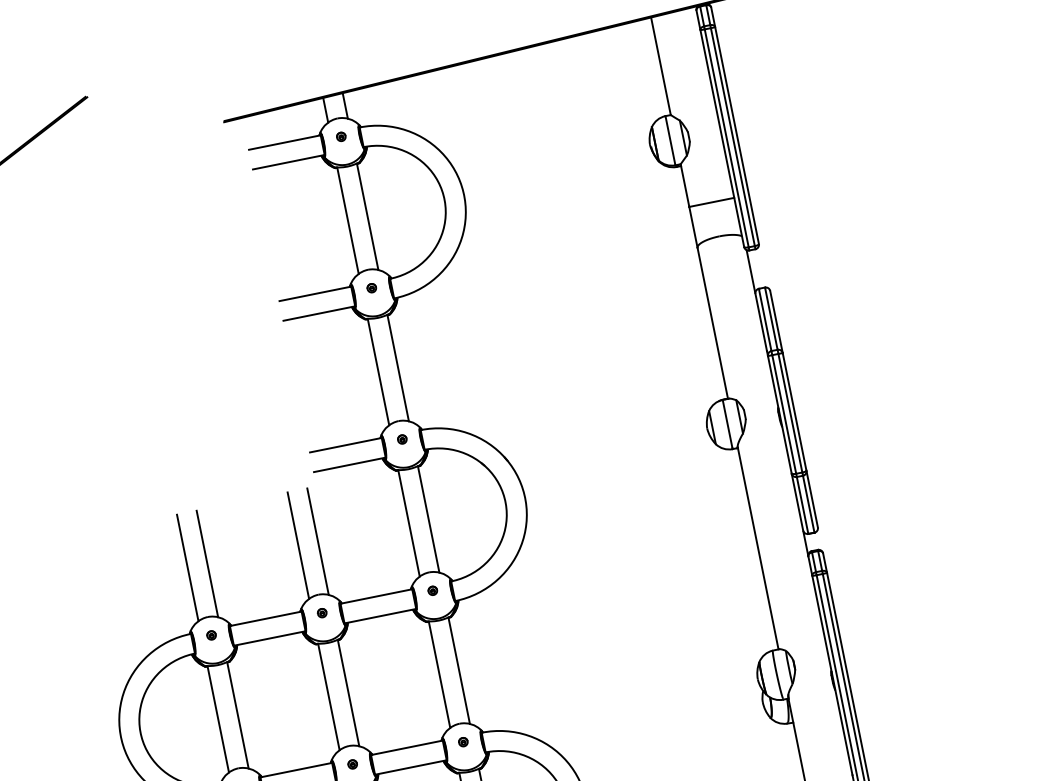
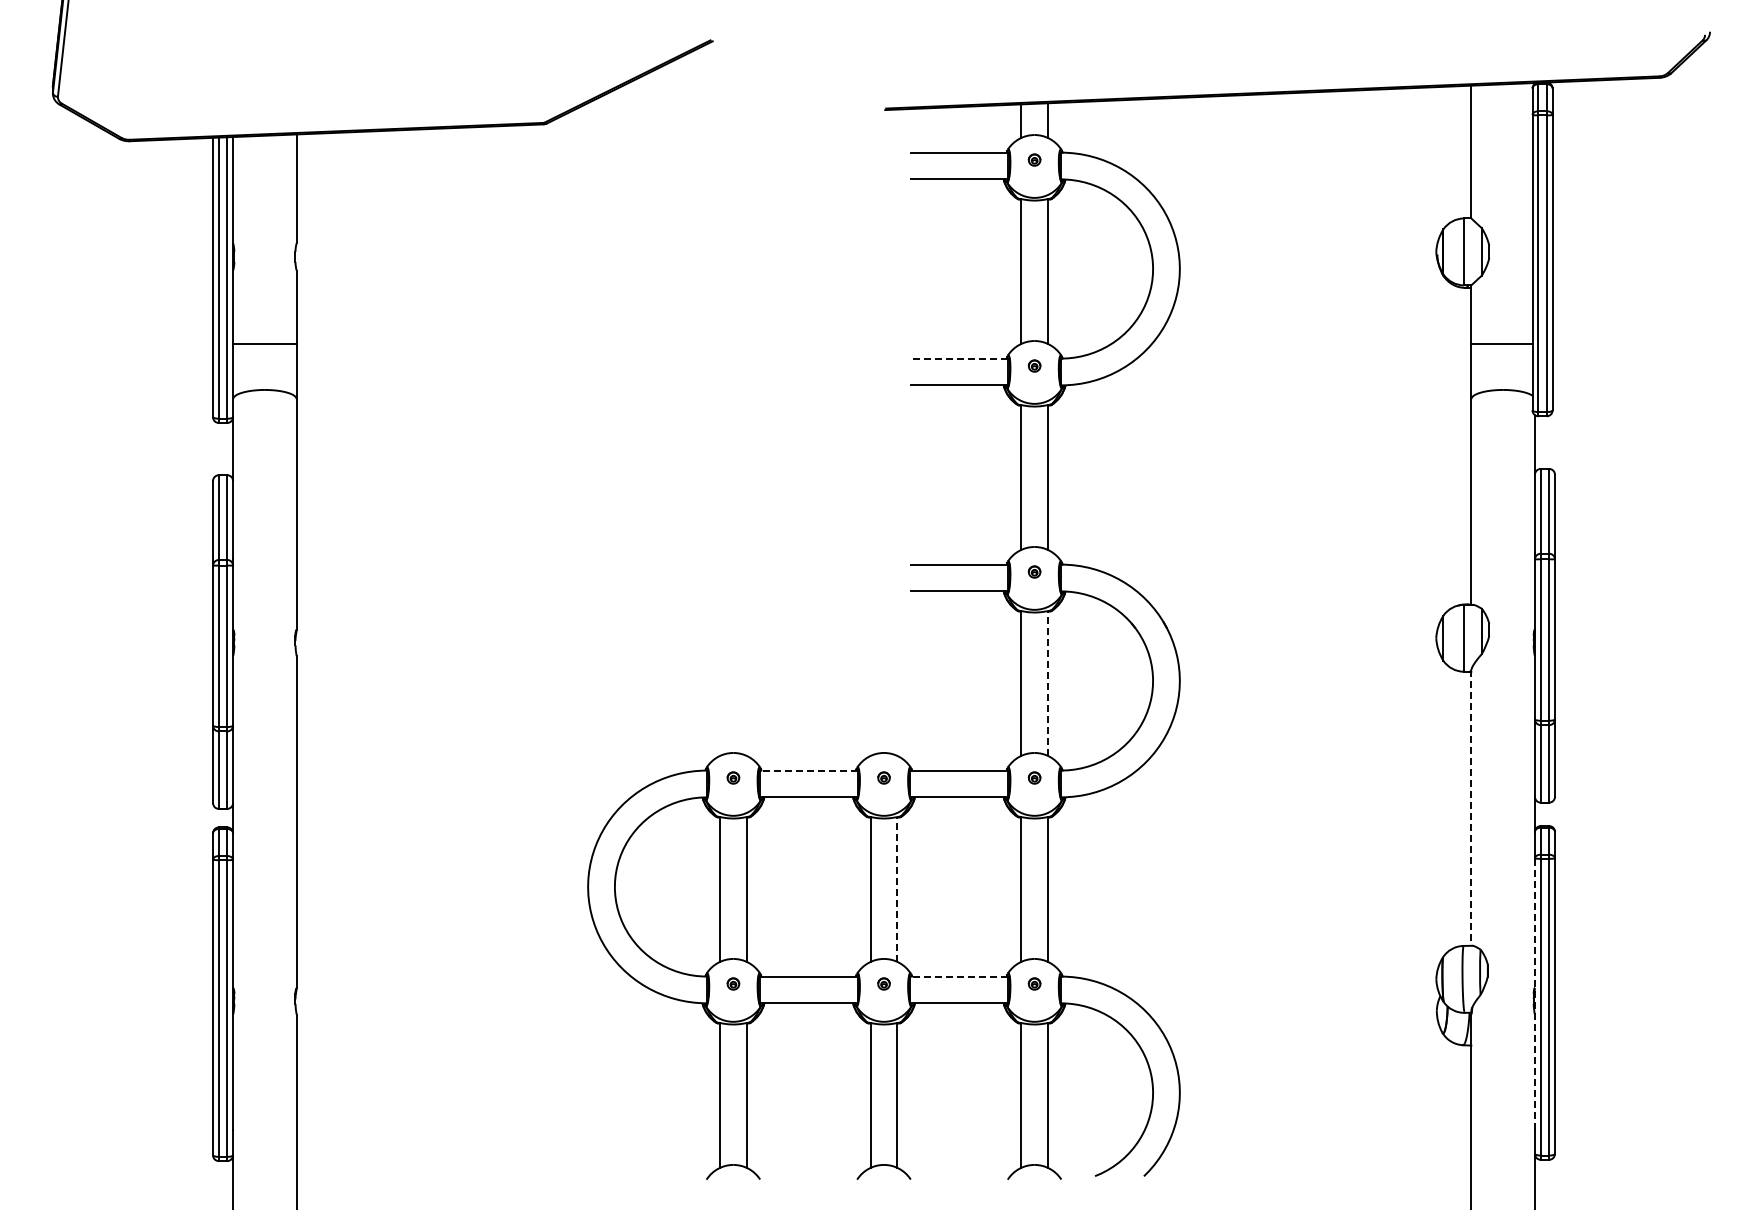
line: (315, 293) -> (959, 358), solid -> dashed
line: (428, 518) -> (1048, 682), solid -> dashed
line: (318, 541) -> (897, 683), removed
line: (298, 545) -> (870, 683), removed
line: (758, 548) -> (1471, 808), solid -> dashed
line: (207, 564) -> (746, 683), removed
line: (188, 567) -> (720, 683), removed
line: (265, 618) -> (808, 770), solid -> dashed
line: (832, 675) -> (1534, 994), solid -> dashed
line: (348, 692) -> (897, 888), solid -> dashed
line: (407, 747) -> (959, 976), solid -> dashed

